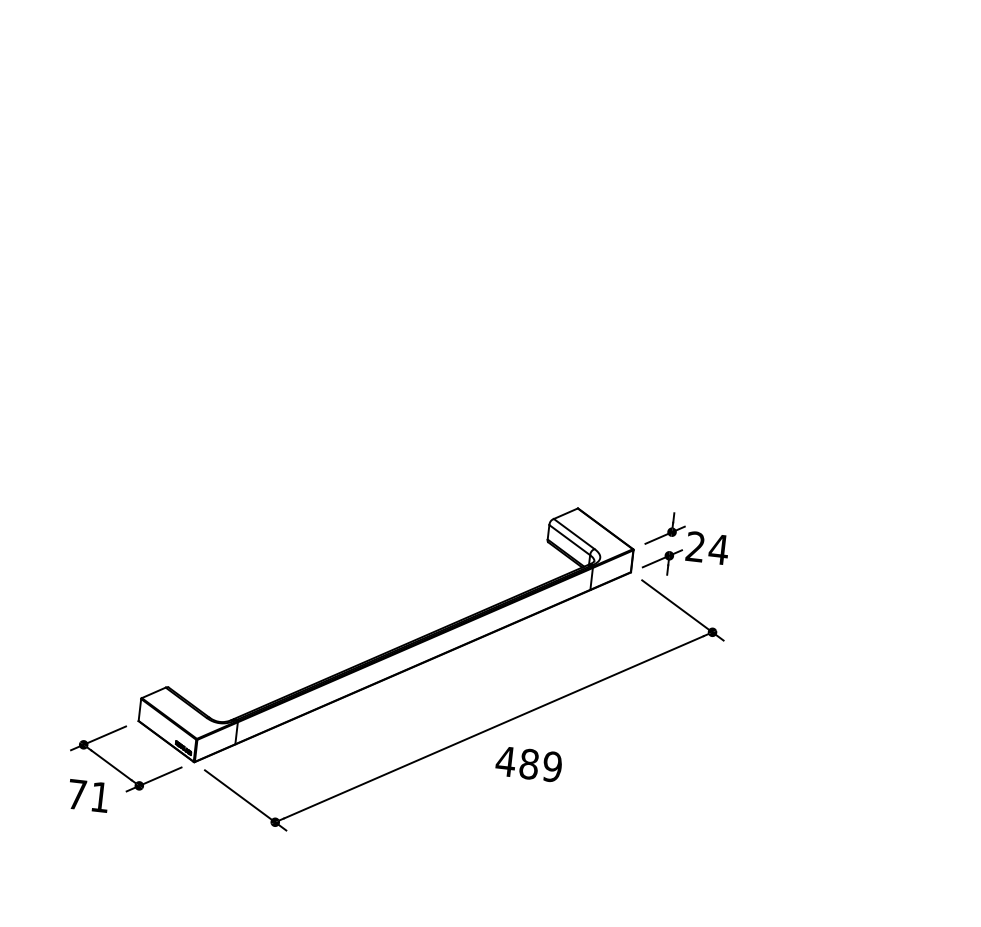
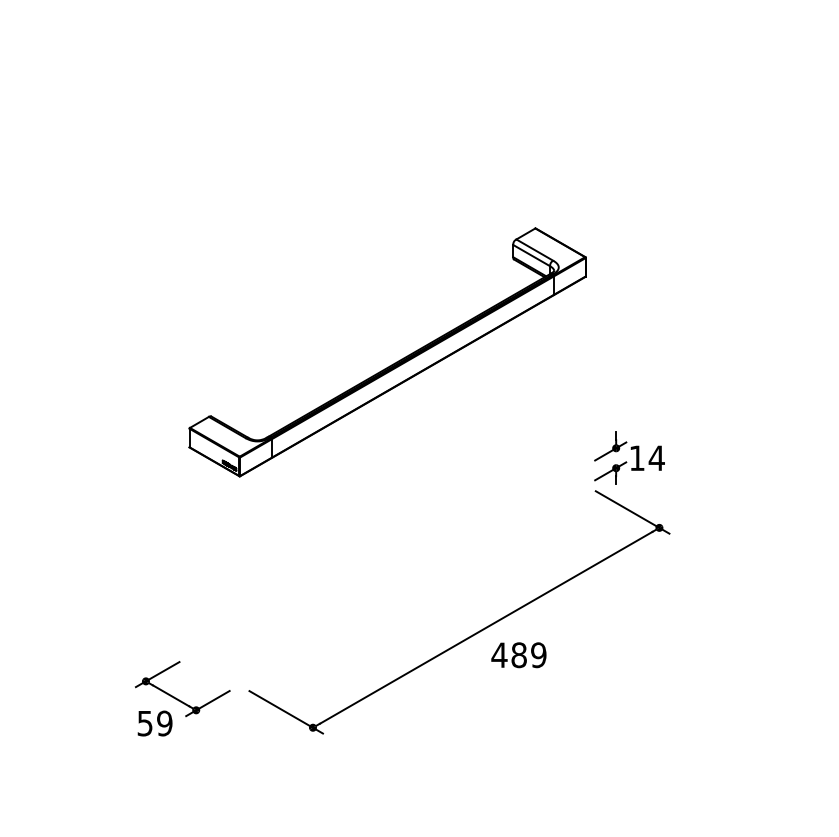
text: (694, 545) -> (636, 457), 24 -> 14
part: (392, 648) -> (394, 362), moved
text: (88, 795) -> (154, 723), 71 -> 59

